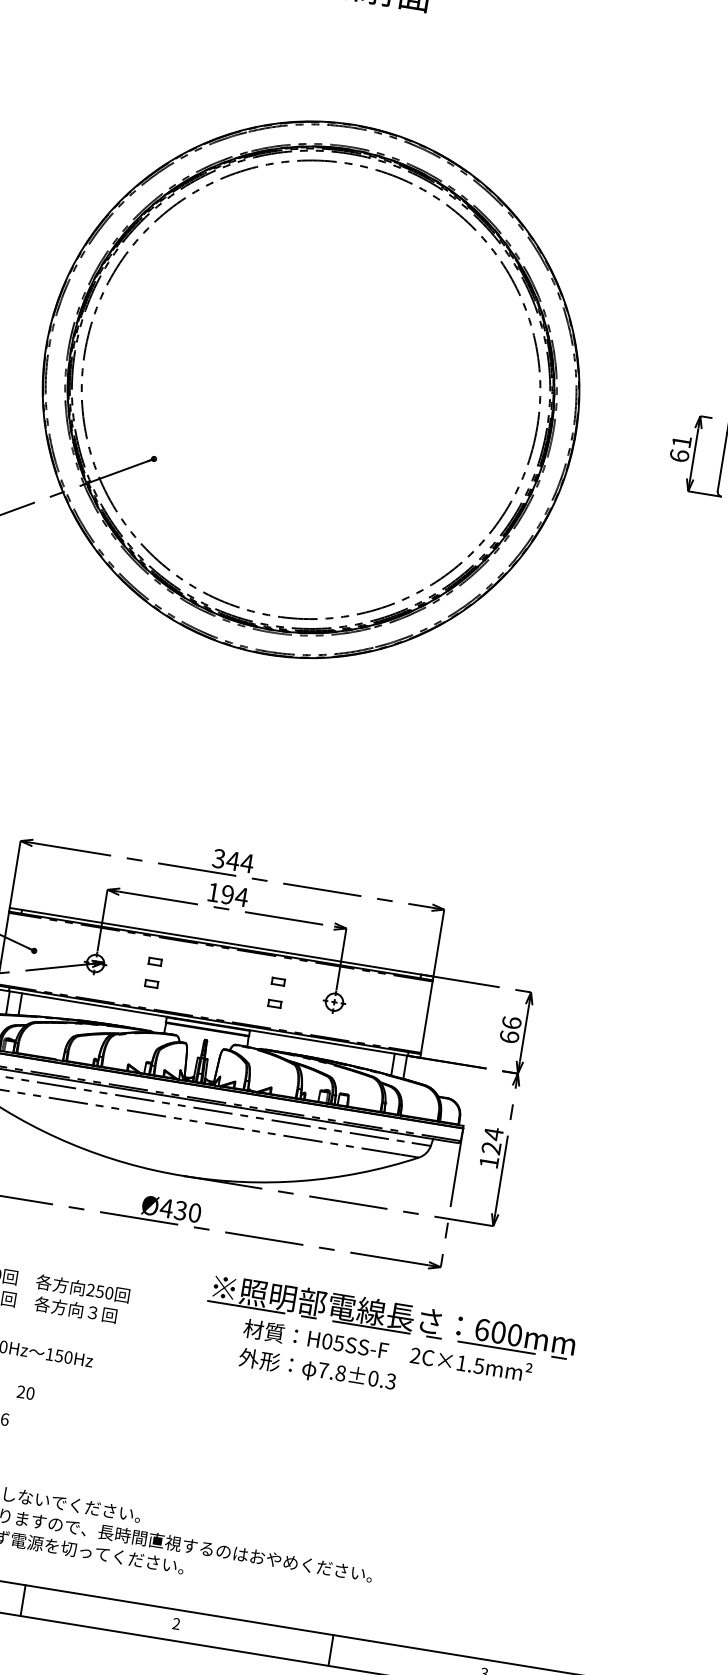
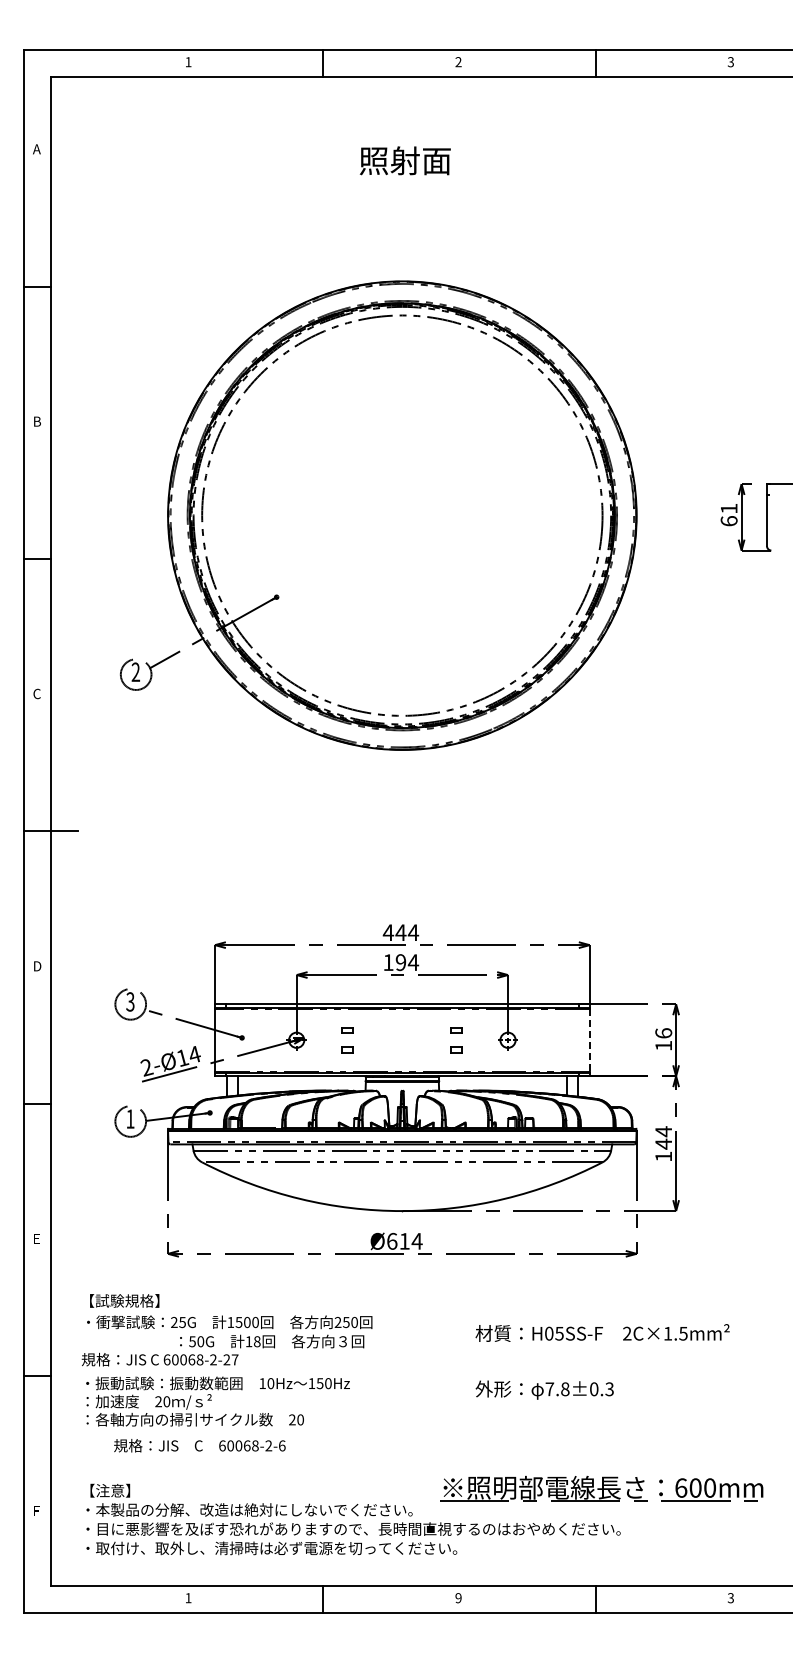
text: (219, 858) -> (388, 932), 344 -> 444
line: (426, 1017) -> (589, 1040), solid -> dashed
text: (509, 1036) -> (663, 1045), 66 -> 16
text: (491, 1147) -> (663, 1143), 124 -> 144
text: (180, 1209) -> (404, 1240), Ø430 -> Ø614
part: (392, 1315) -> (601, 1488), moved
text: (317, 1369) -> (544, 1389), moved
text: (176, 1624) -> (458, 1598), 2 -> 9

